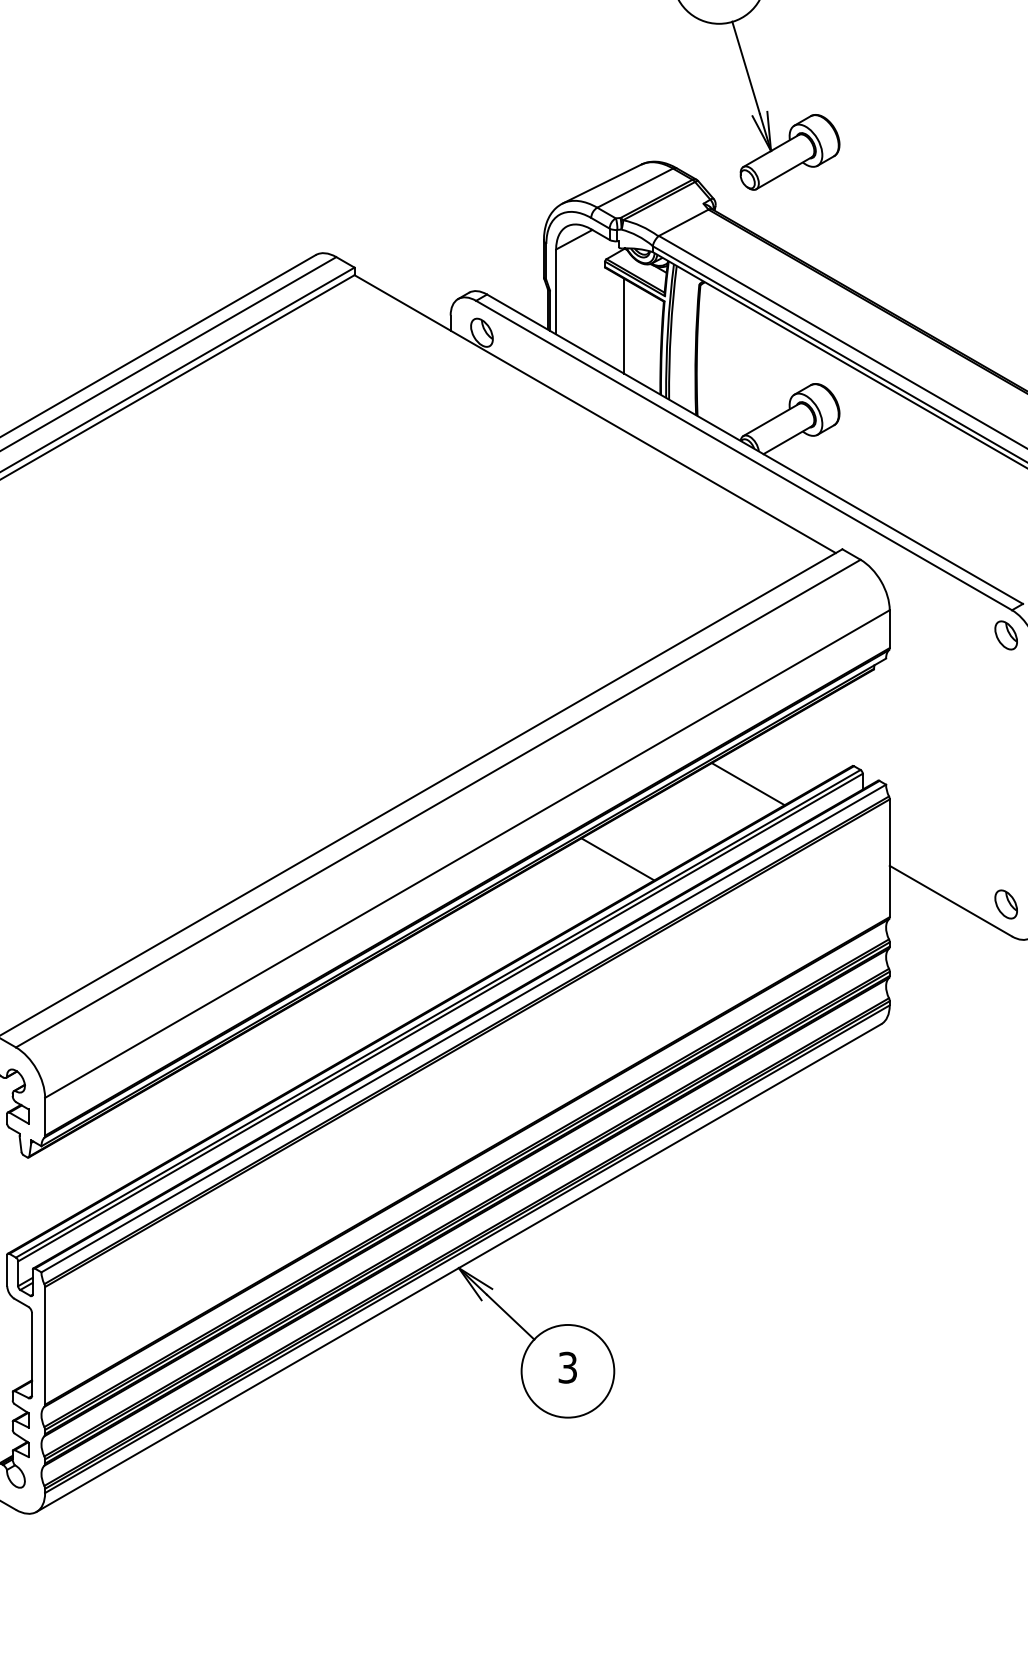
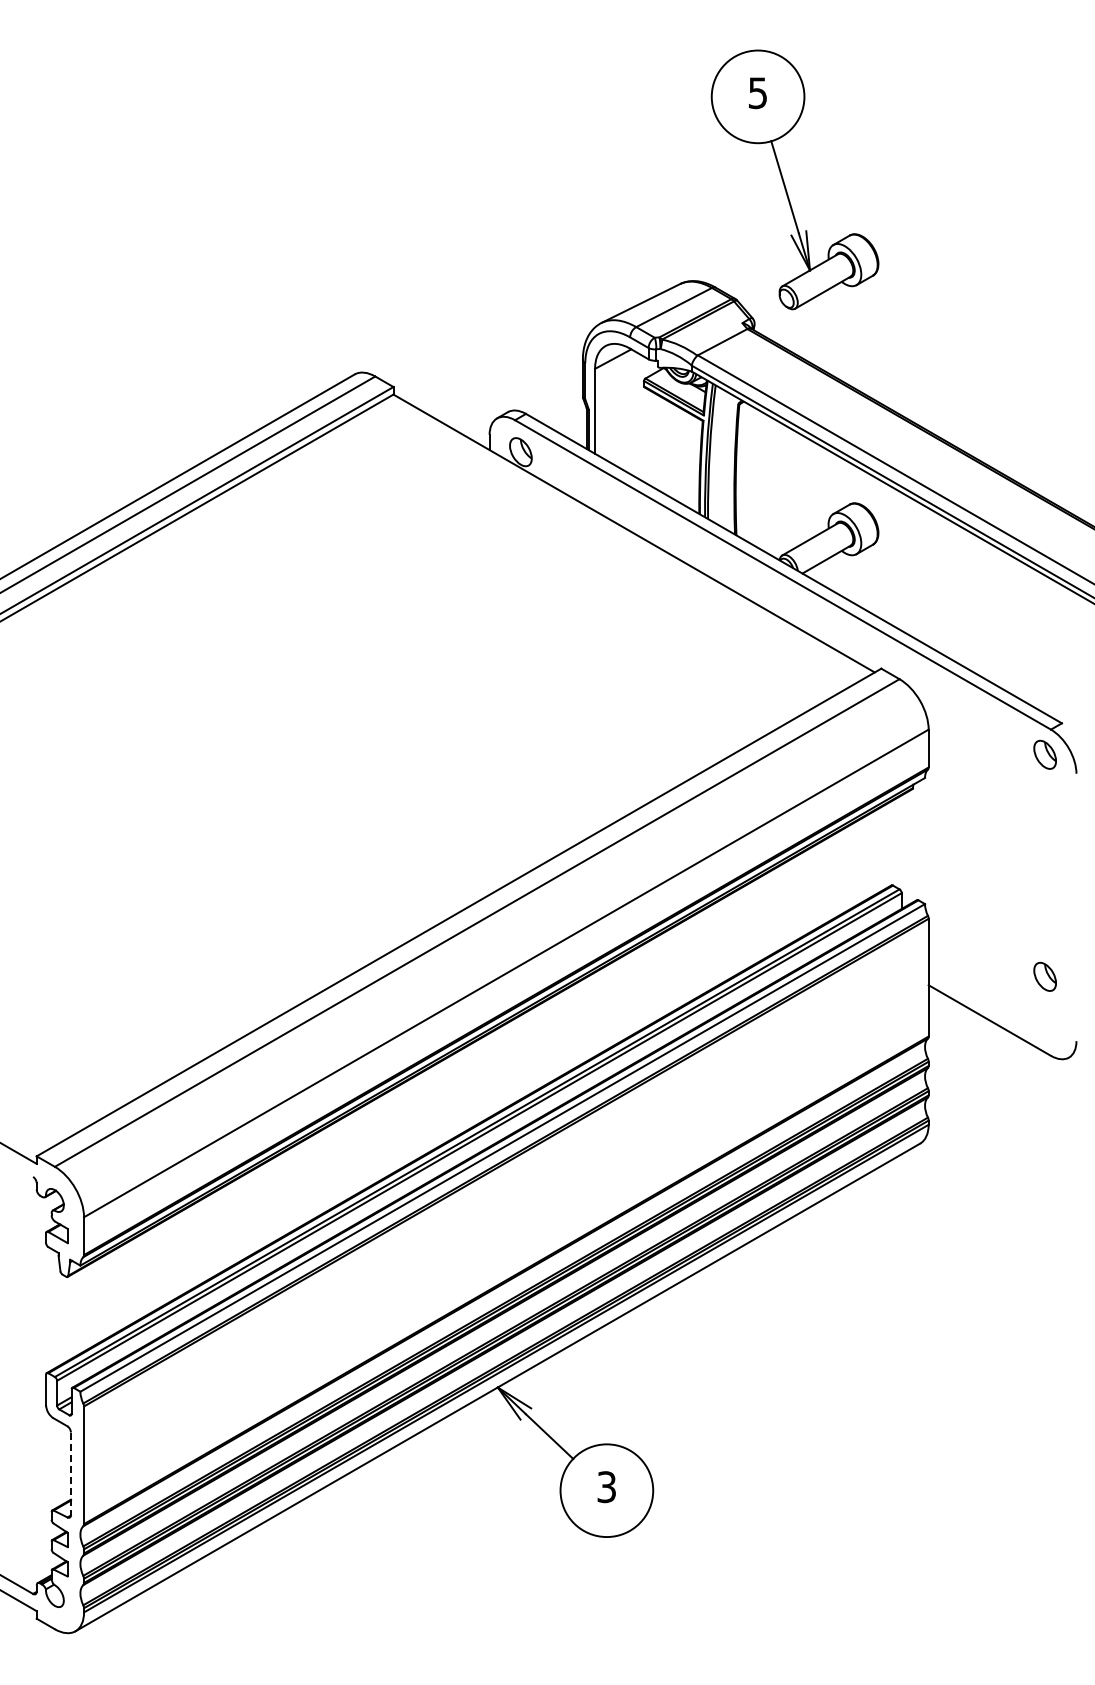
line: (623, 325) -> (662, 444), removed
line: (747, 784) -> (786, 903), removed
line: (617, 859) -> (656, 978), removed
part: (1005, 904) -> (1044, 976), moved
line: (31, 1355) -> (70, 1474), solid -> dashed

